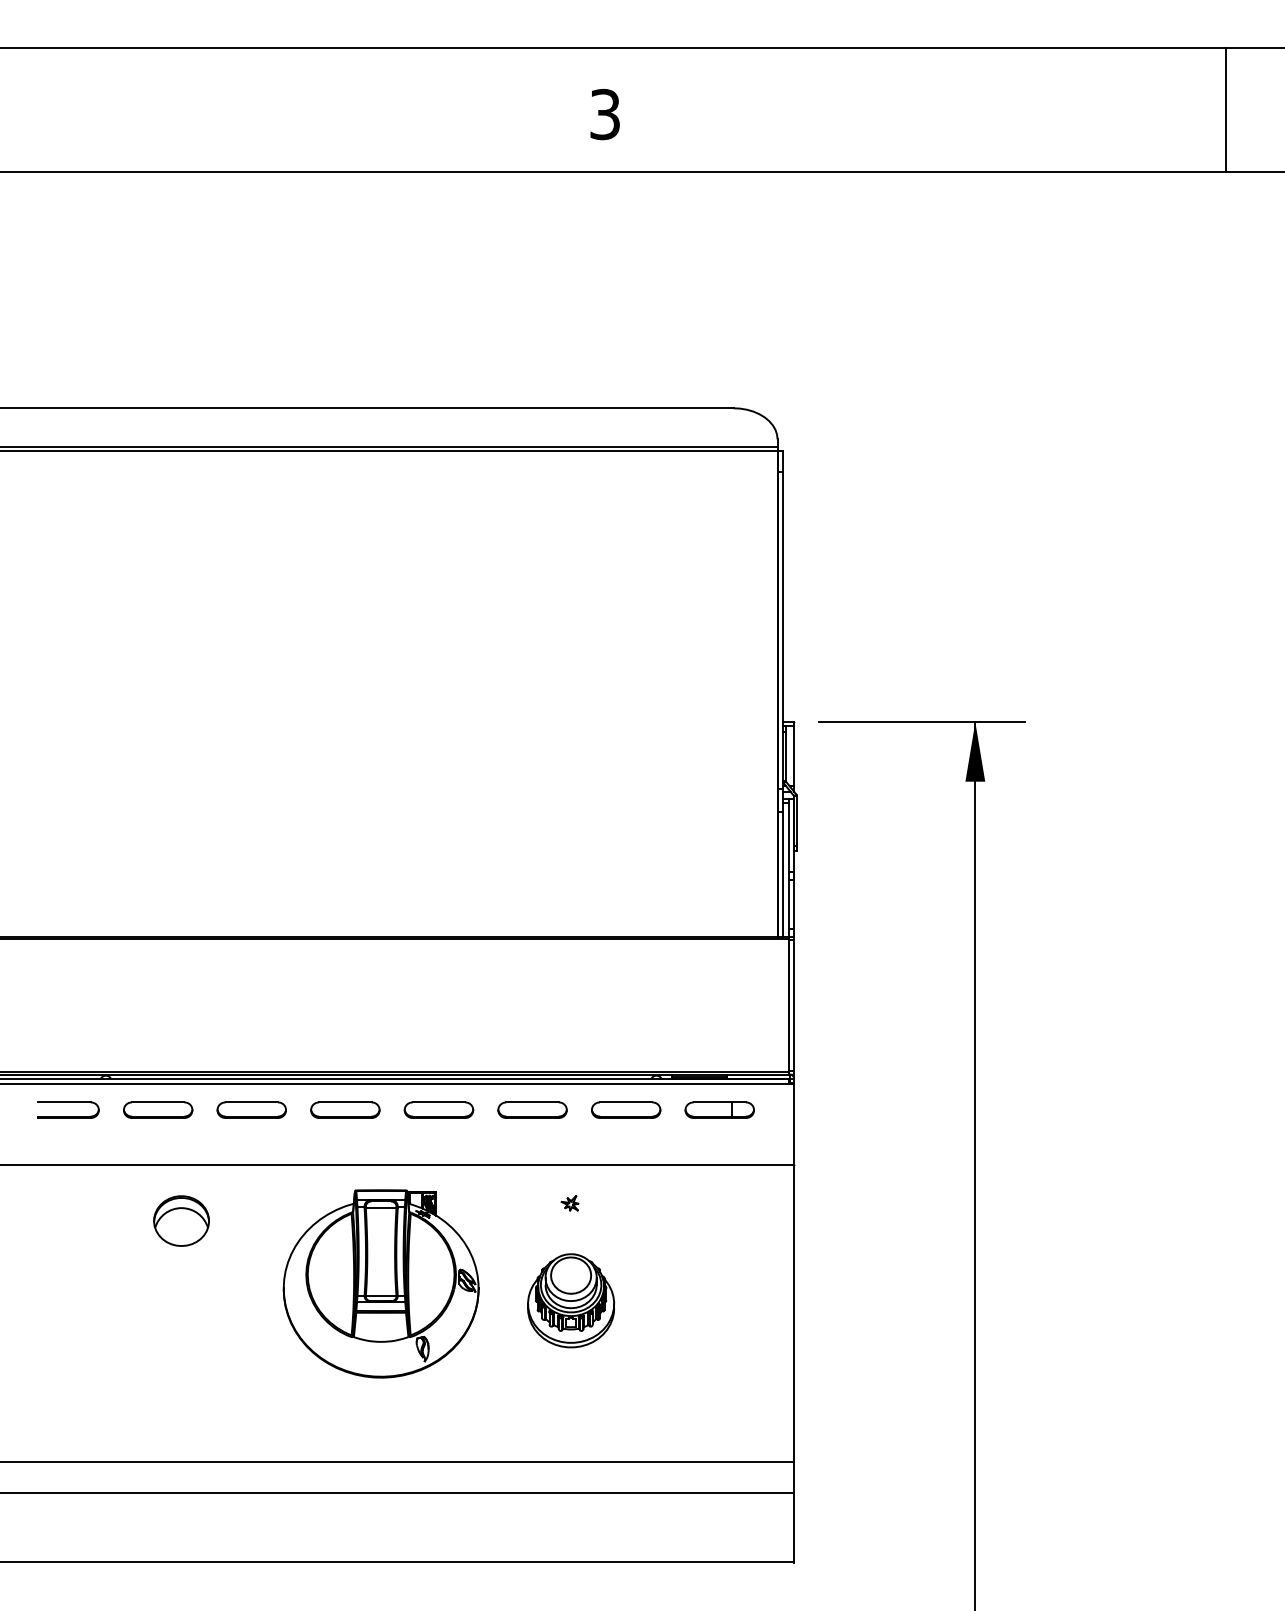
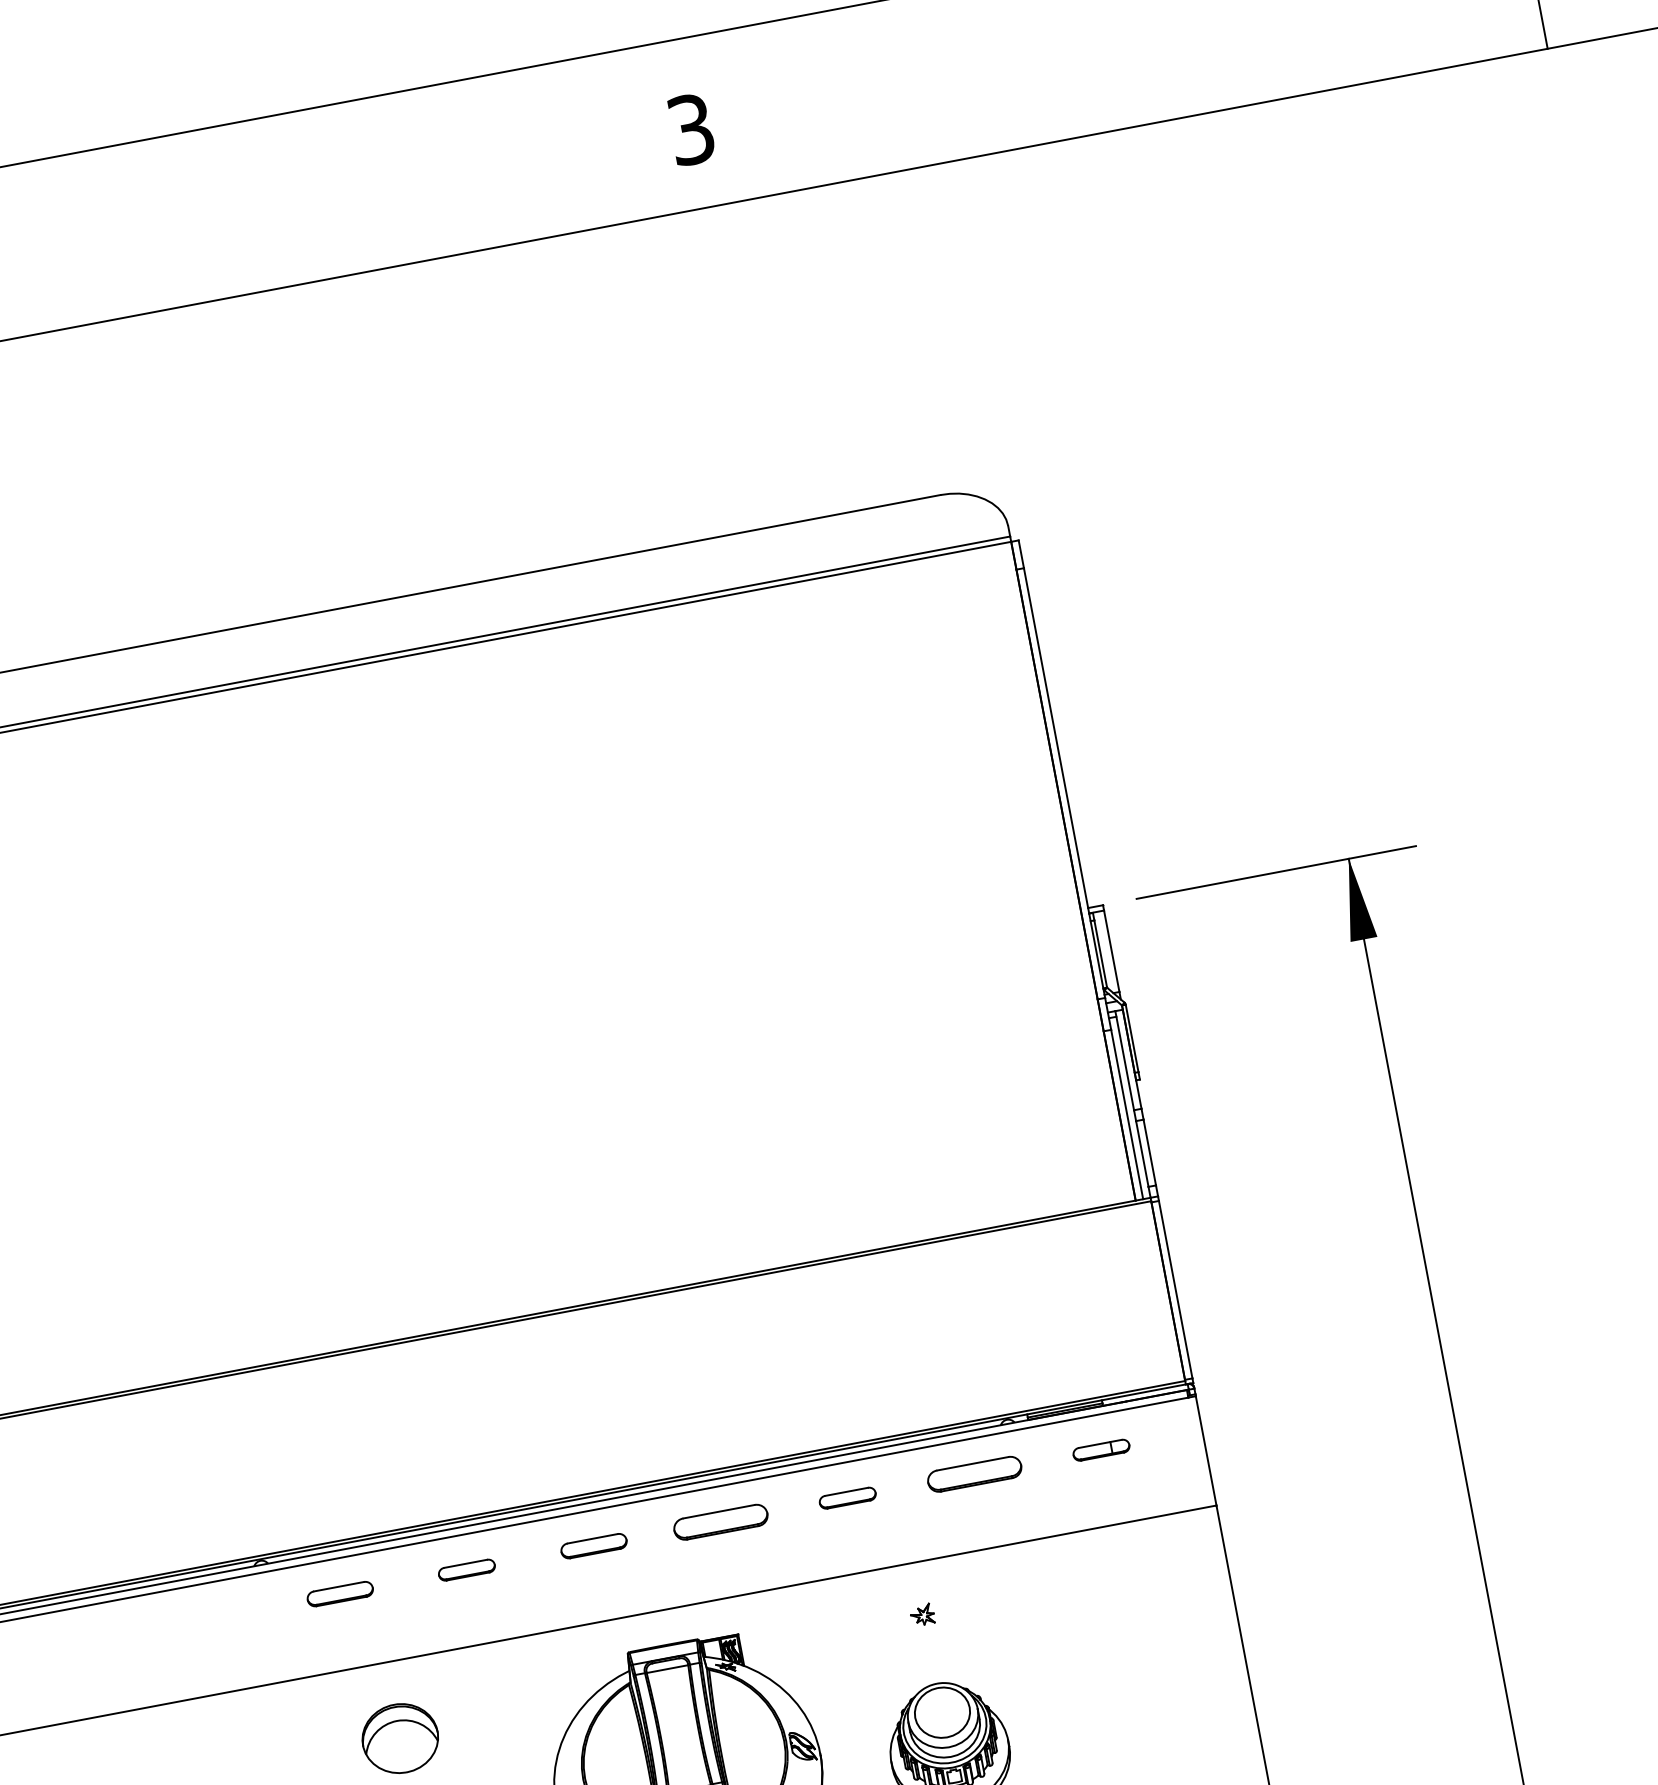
part: (68, 1102) -> (216, 1606), removed
part: (158, 1109) -> (340, 1593), size x0.7
part: (251, 1109) -> (466, 1569), size x0.6
part: (345, 1109) -> (594, 1545), size x0.7
part: (532, 1109) -> (847, 1497), size x0.6
part: (719, 1109) -> (1101, 1449), size x0.6

